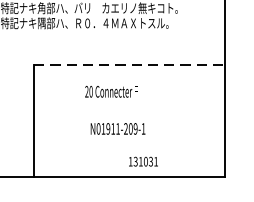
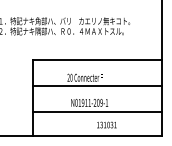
line: (129, 64) -> (97, 59), dashed -> solid
line: (129, 103) -> (97, 85), added
line: (129, 141) -> (97, 111), added

